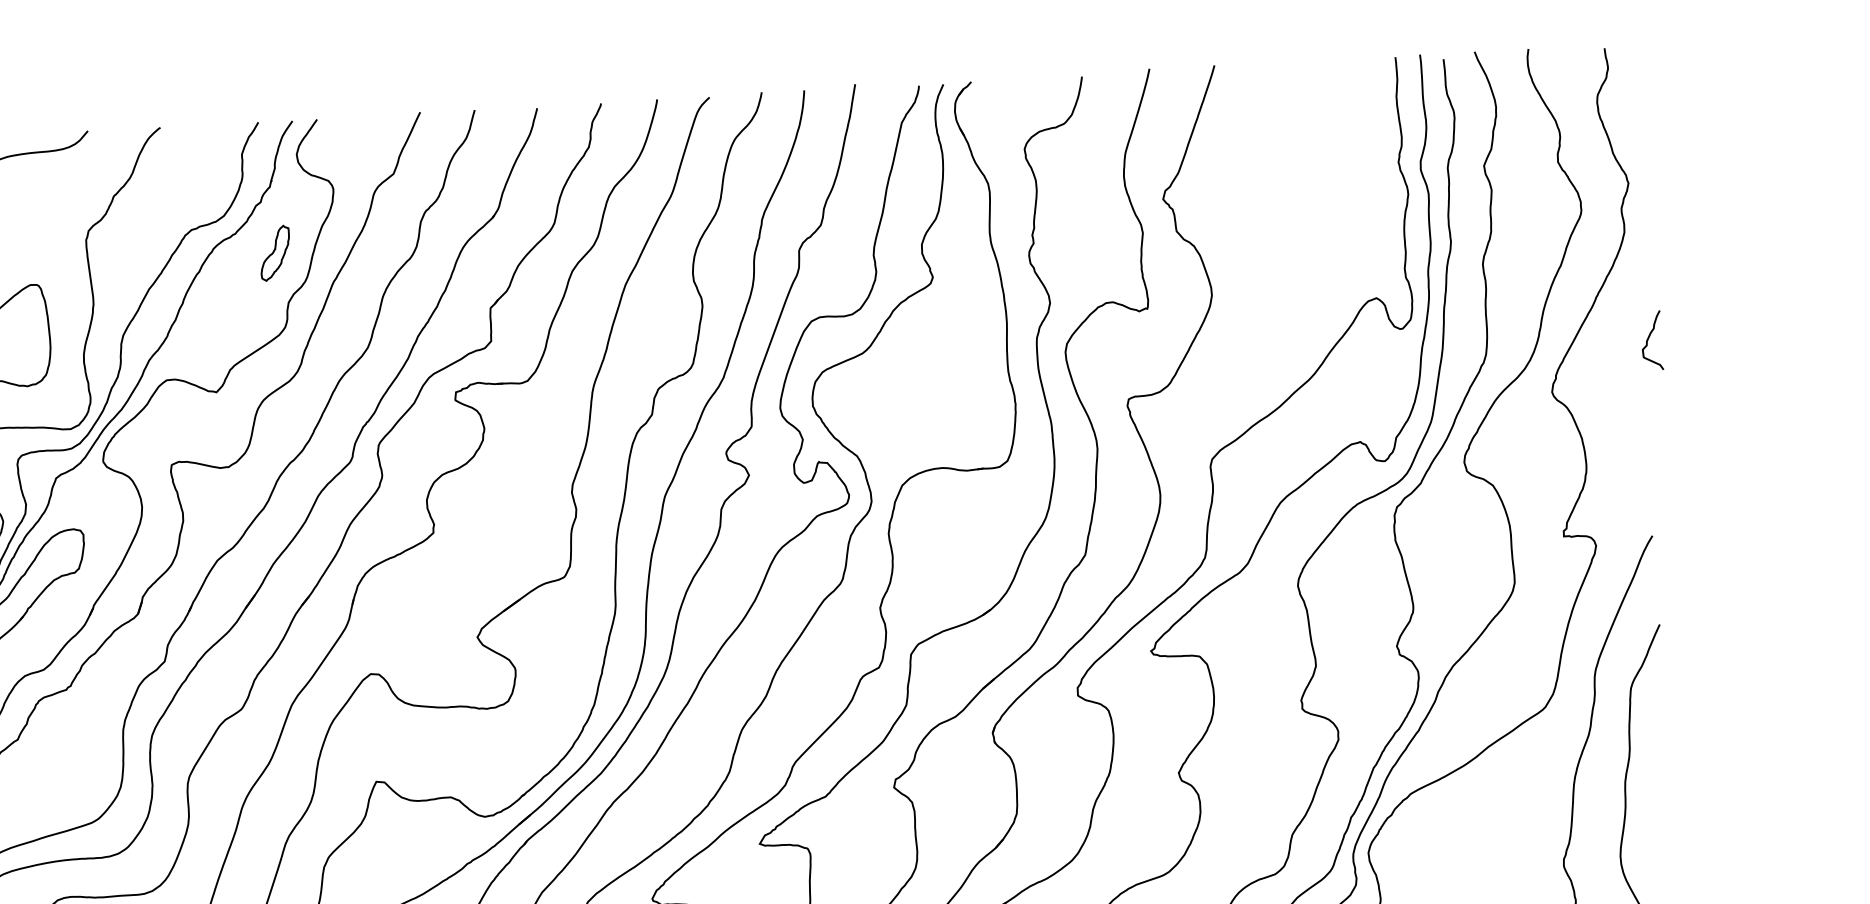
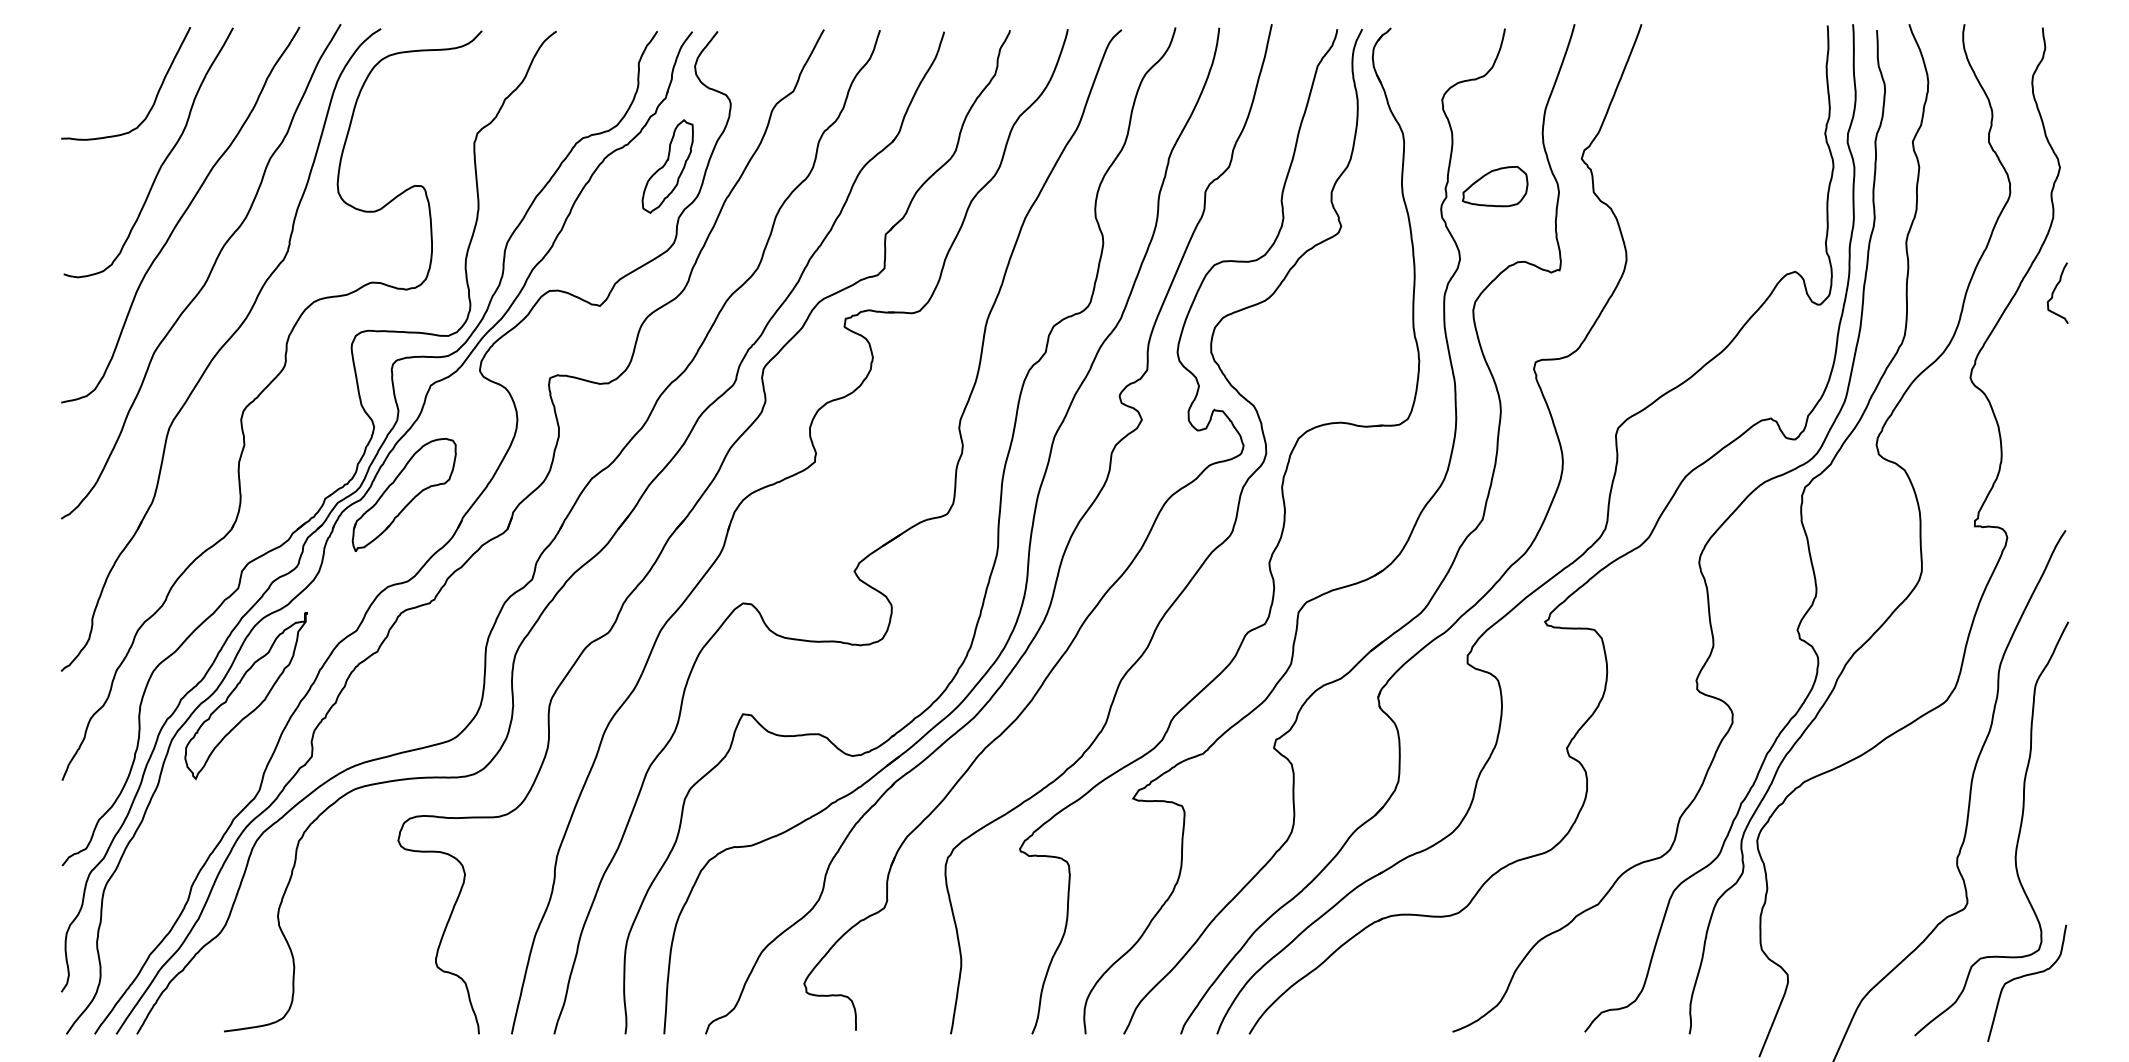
part: (1079, 230) -> (1494, 186), added
part: (275, 253) -> (667, 166), size x1.67
curve: (1649, 338) -> (2055, 290), moved

